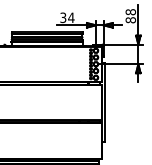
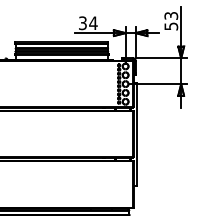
text: (130, 16) -> (170, 21), 88 -> 53

